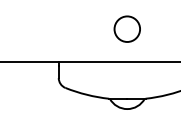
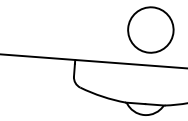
circle: (127, 28) -> (151, 29), size x1.67

